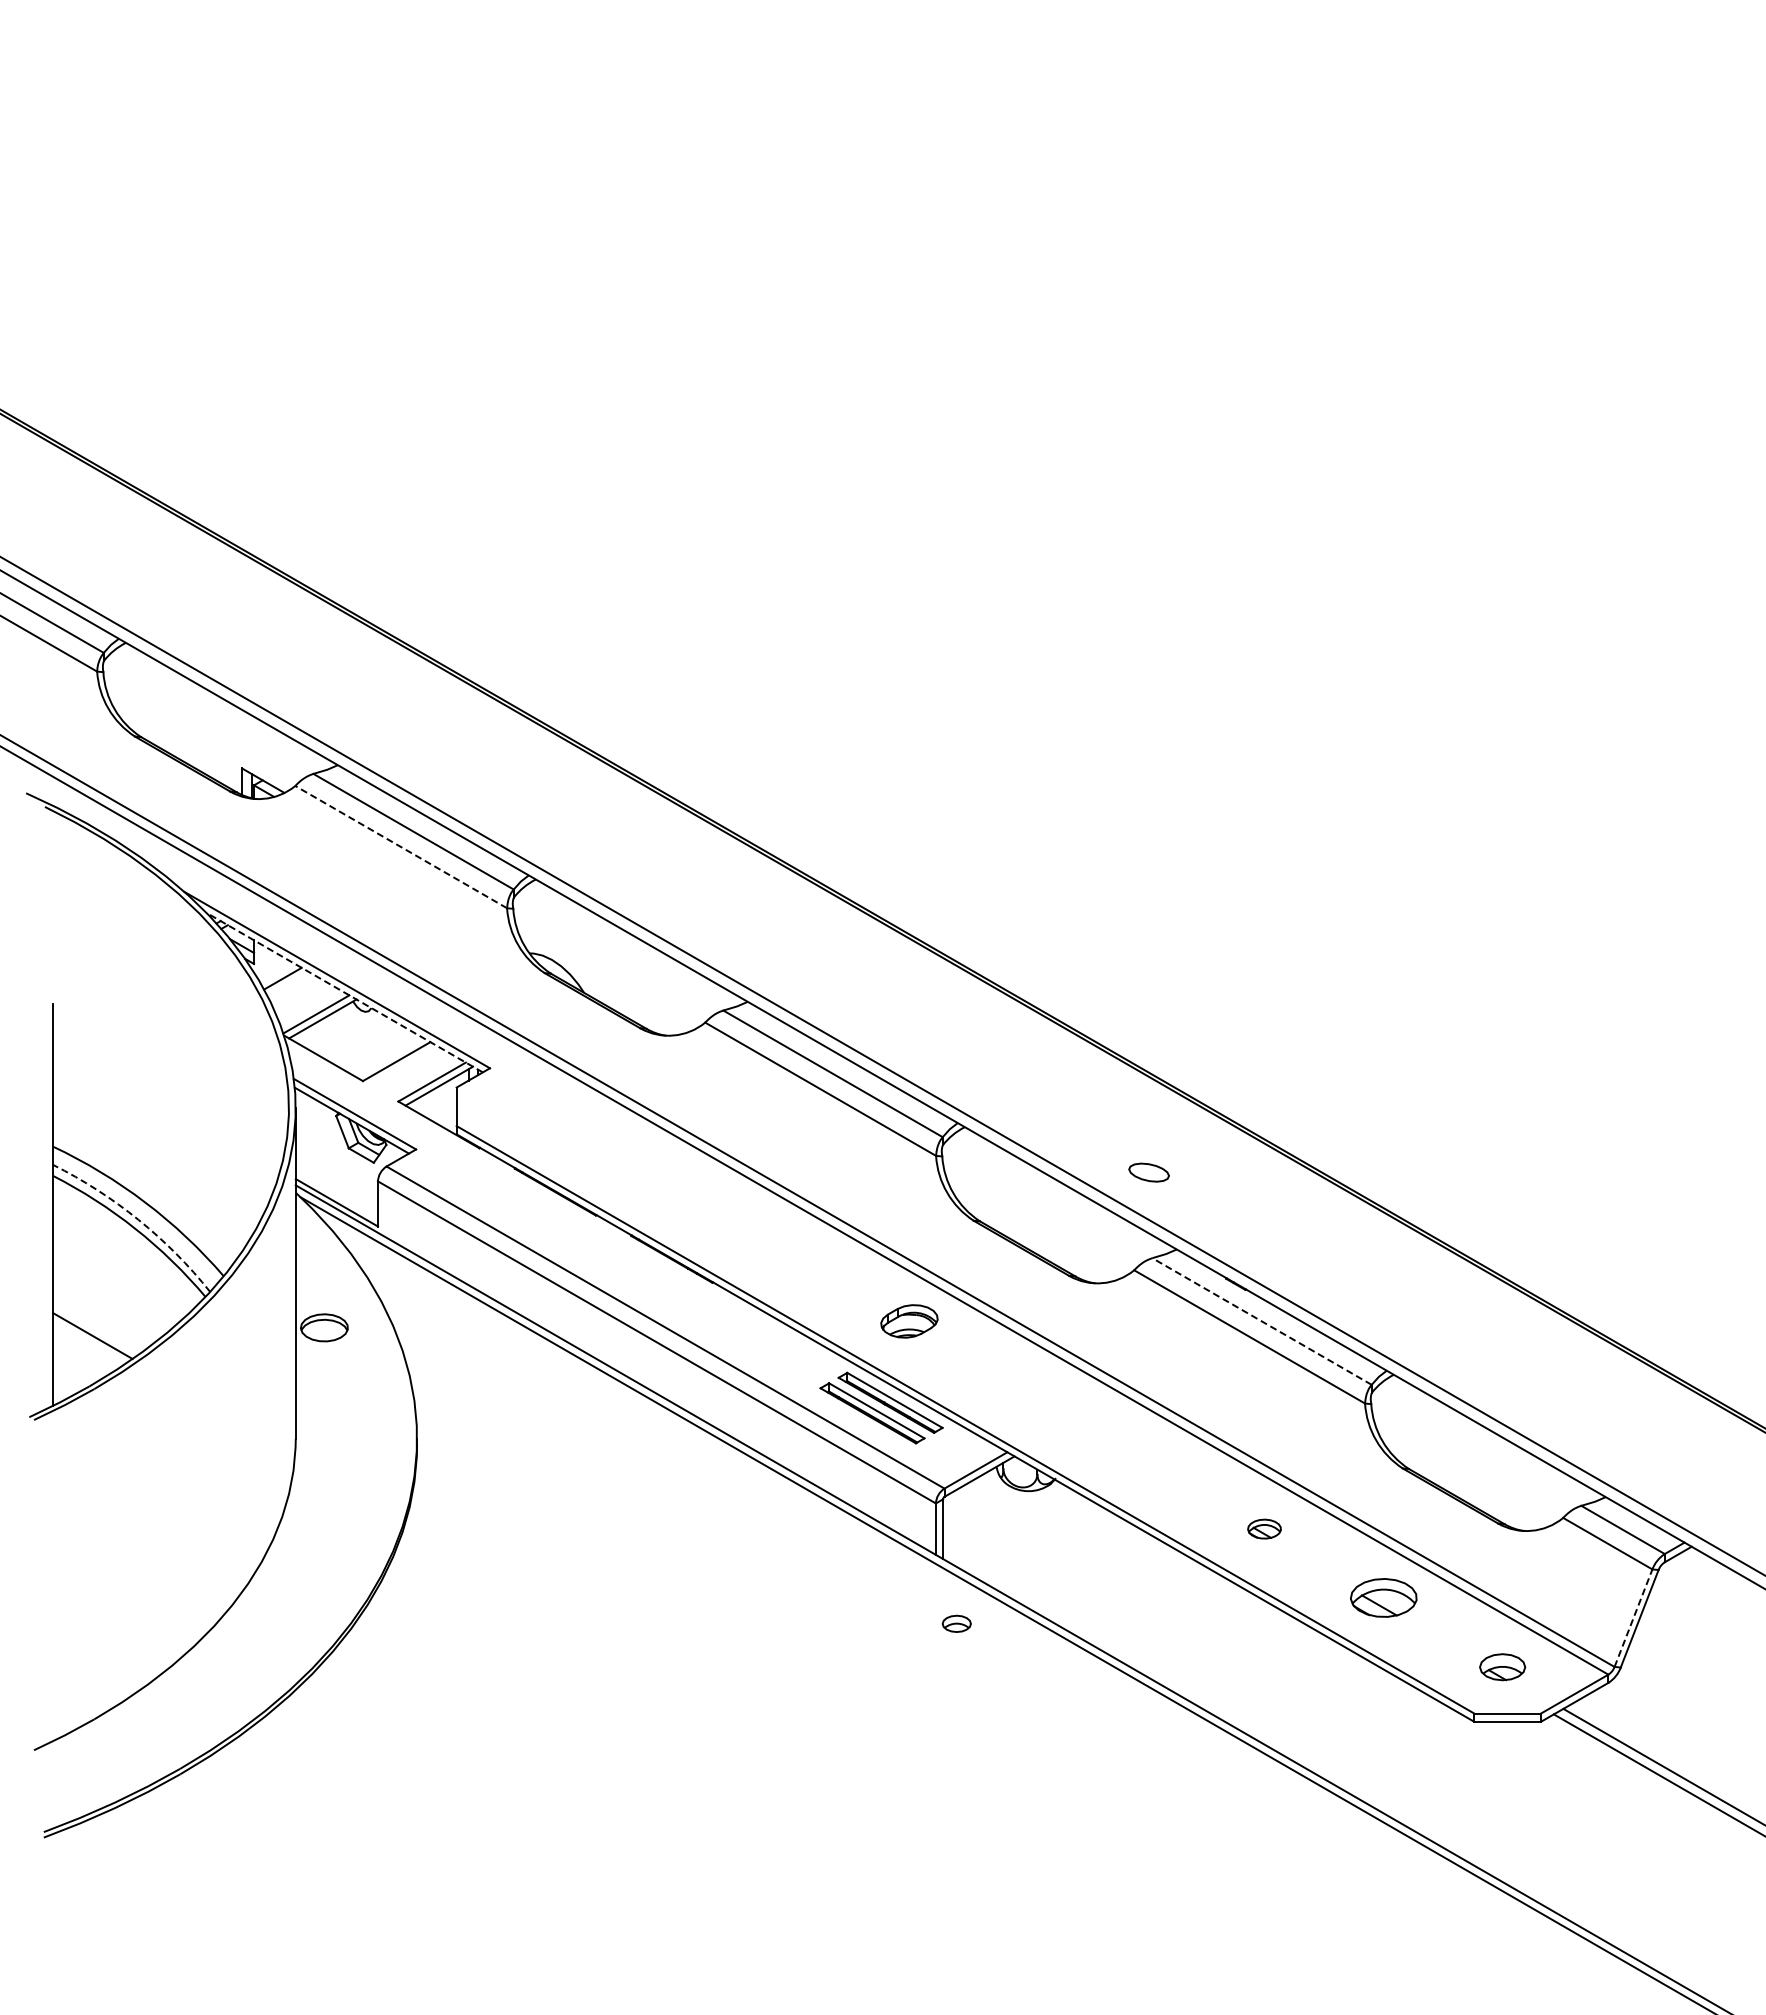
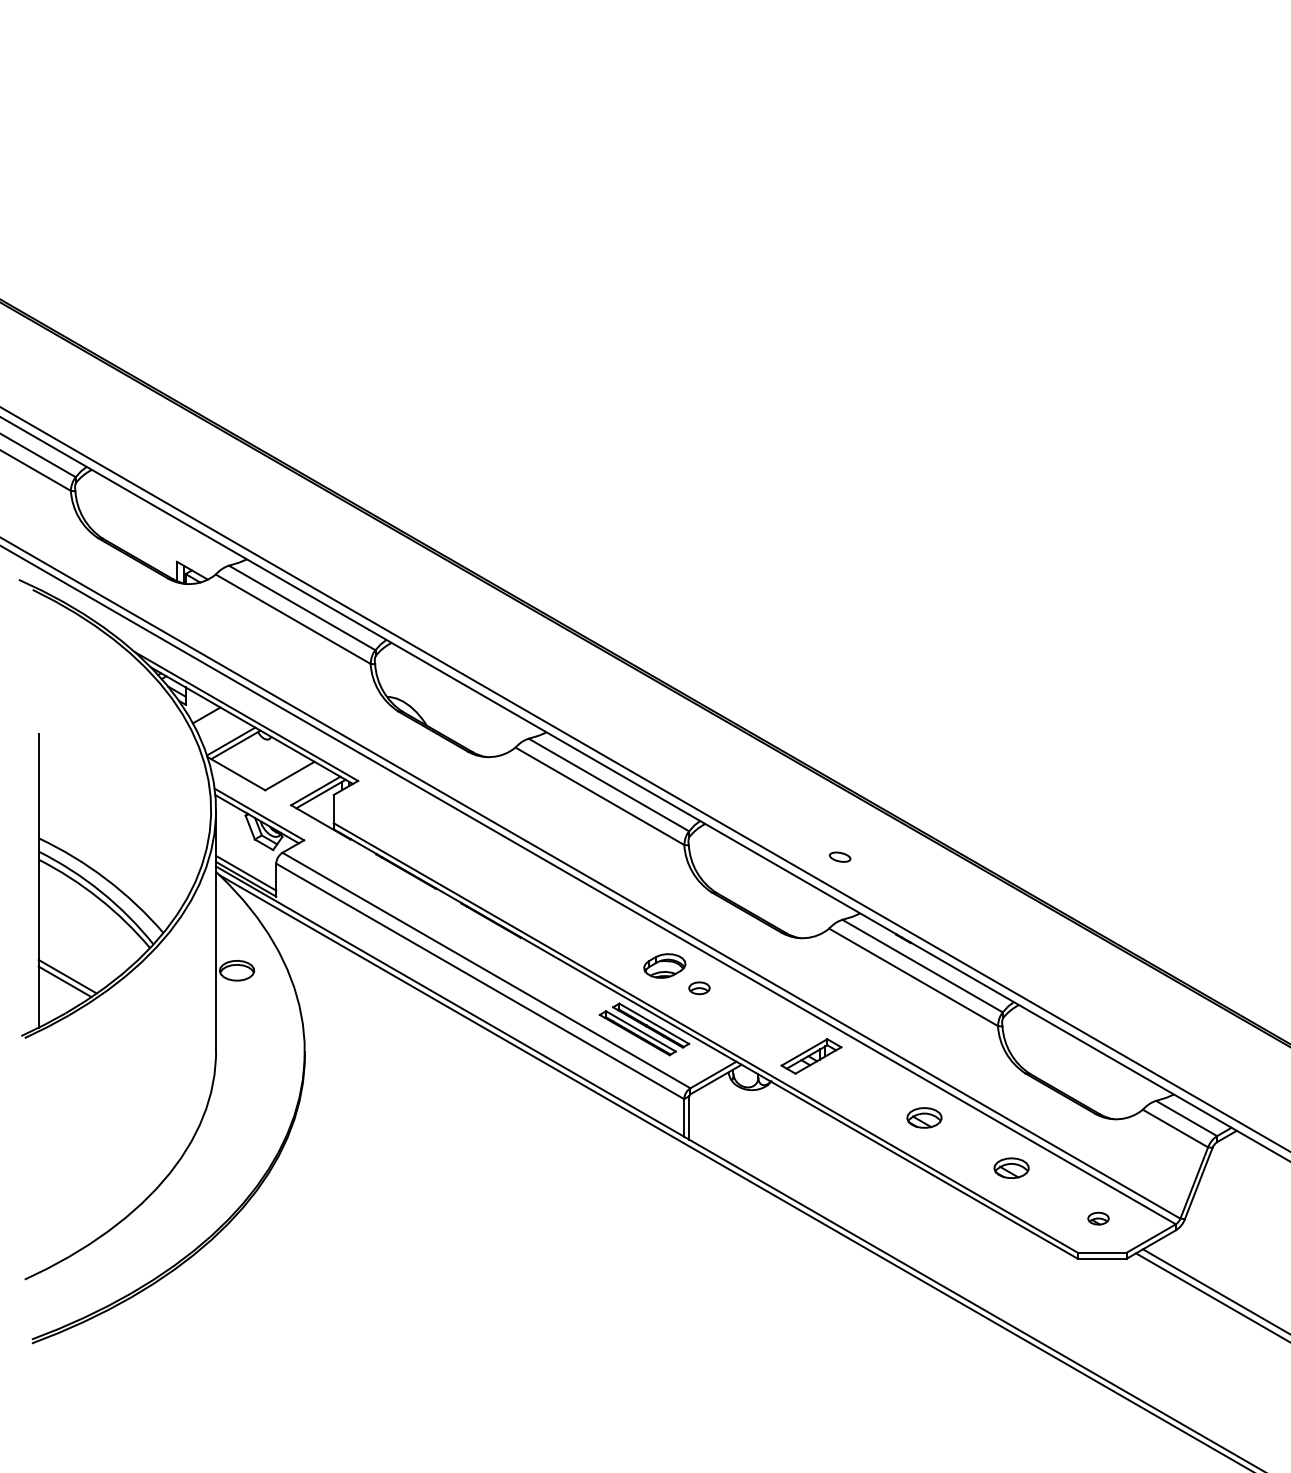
line: (400, 846) -> (292, 618), dashed -> solid
line: (344, 992) -> (251, 725), dashed -> solid
part: (1149, 1172) -> (840, 857), size x0.71
line: (336, 1194) -> (245, 873), added
arc: (138, 1219) -> (101, 891), dashed -> solid
line: (1262, 1321) -> (922, 966), dashed -> solid
line: (89, 1342) -> (65, 981), added
part: (1109, 1444) -> (811, 1056), added
part: (1264, 1528) -> (924, 1117), size x1.43
part: (1383, 1597) -> (1011, 1167), size x0.71
line: (1633, 1617) -> (1194, 1182), dashed -> solid
part: (956, 1623) -> (699, 988), moved
part: (1502, 1666) -> (1098, 1218), size x0.62

